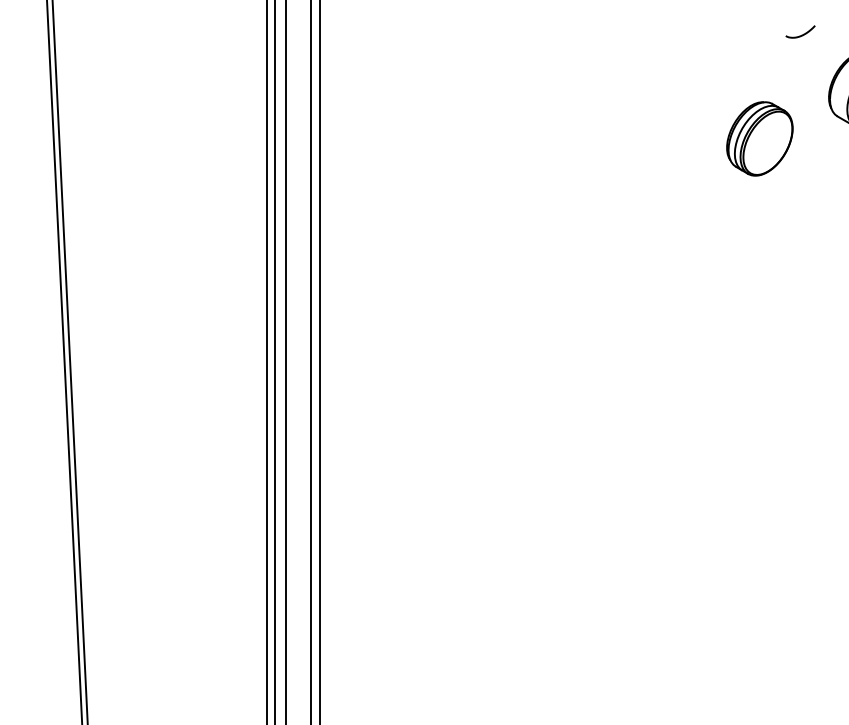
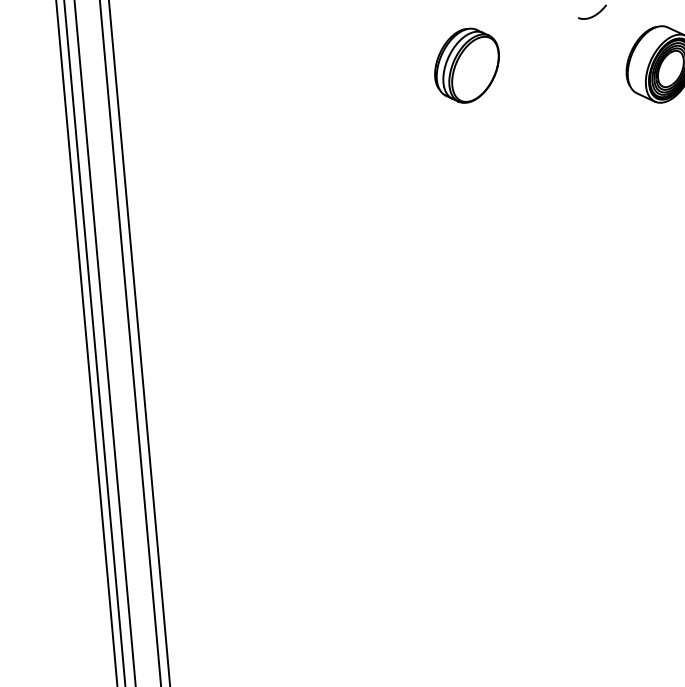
part: (759, 138) -> (466, 65), moved

